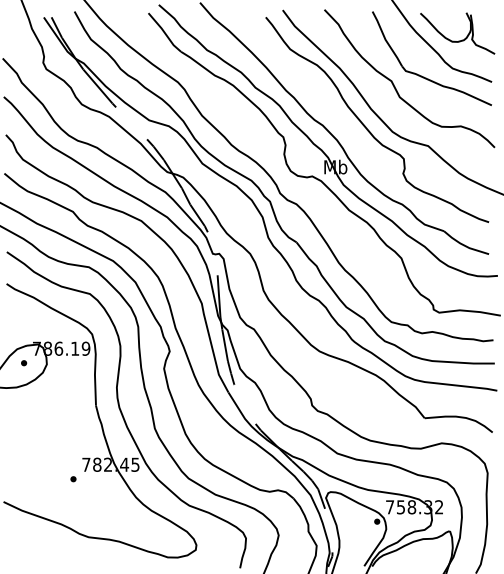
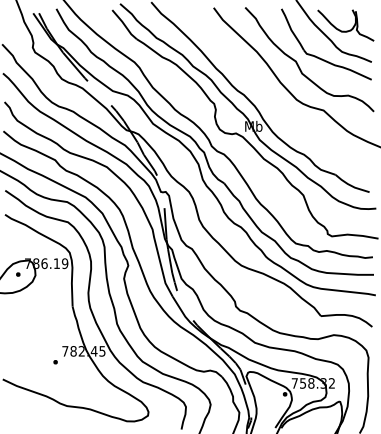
curve: (367, 127) -> (277, 96), removed

